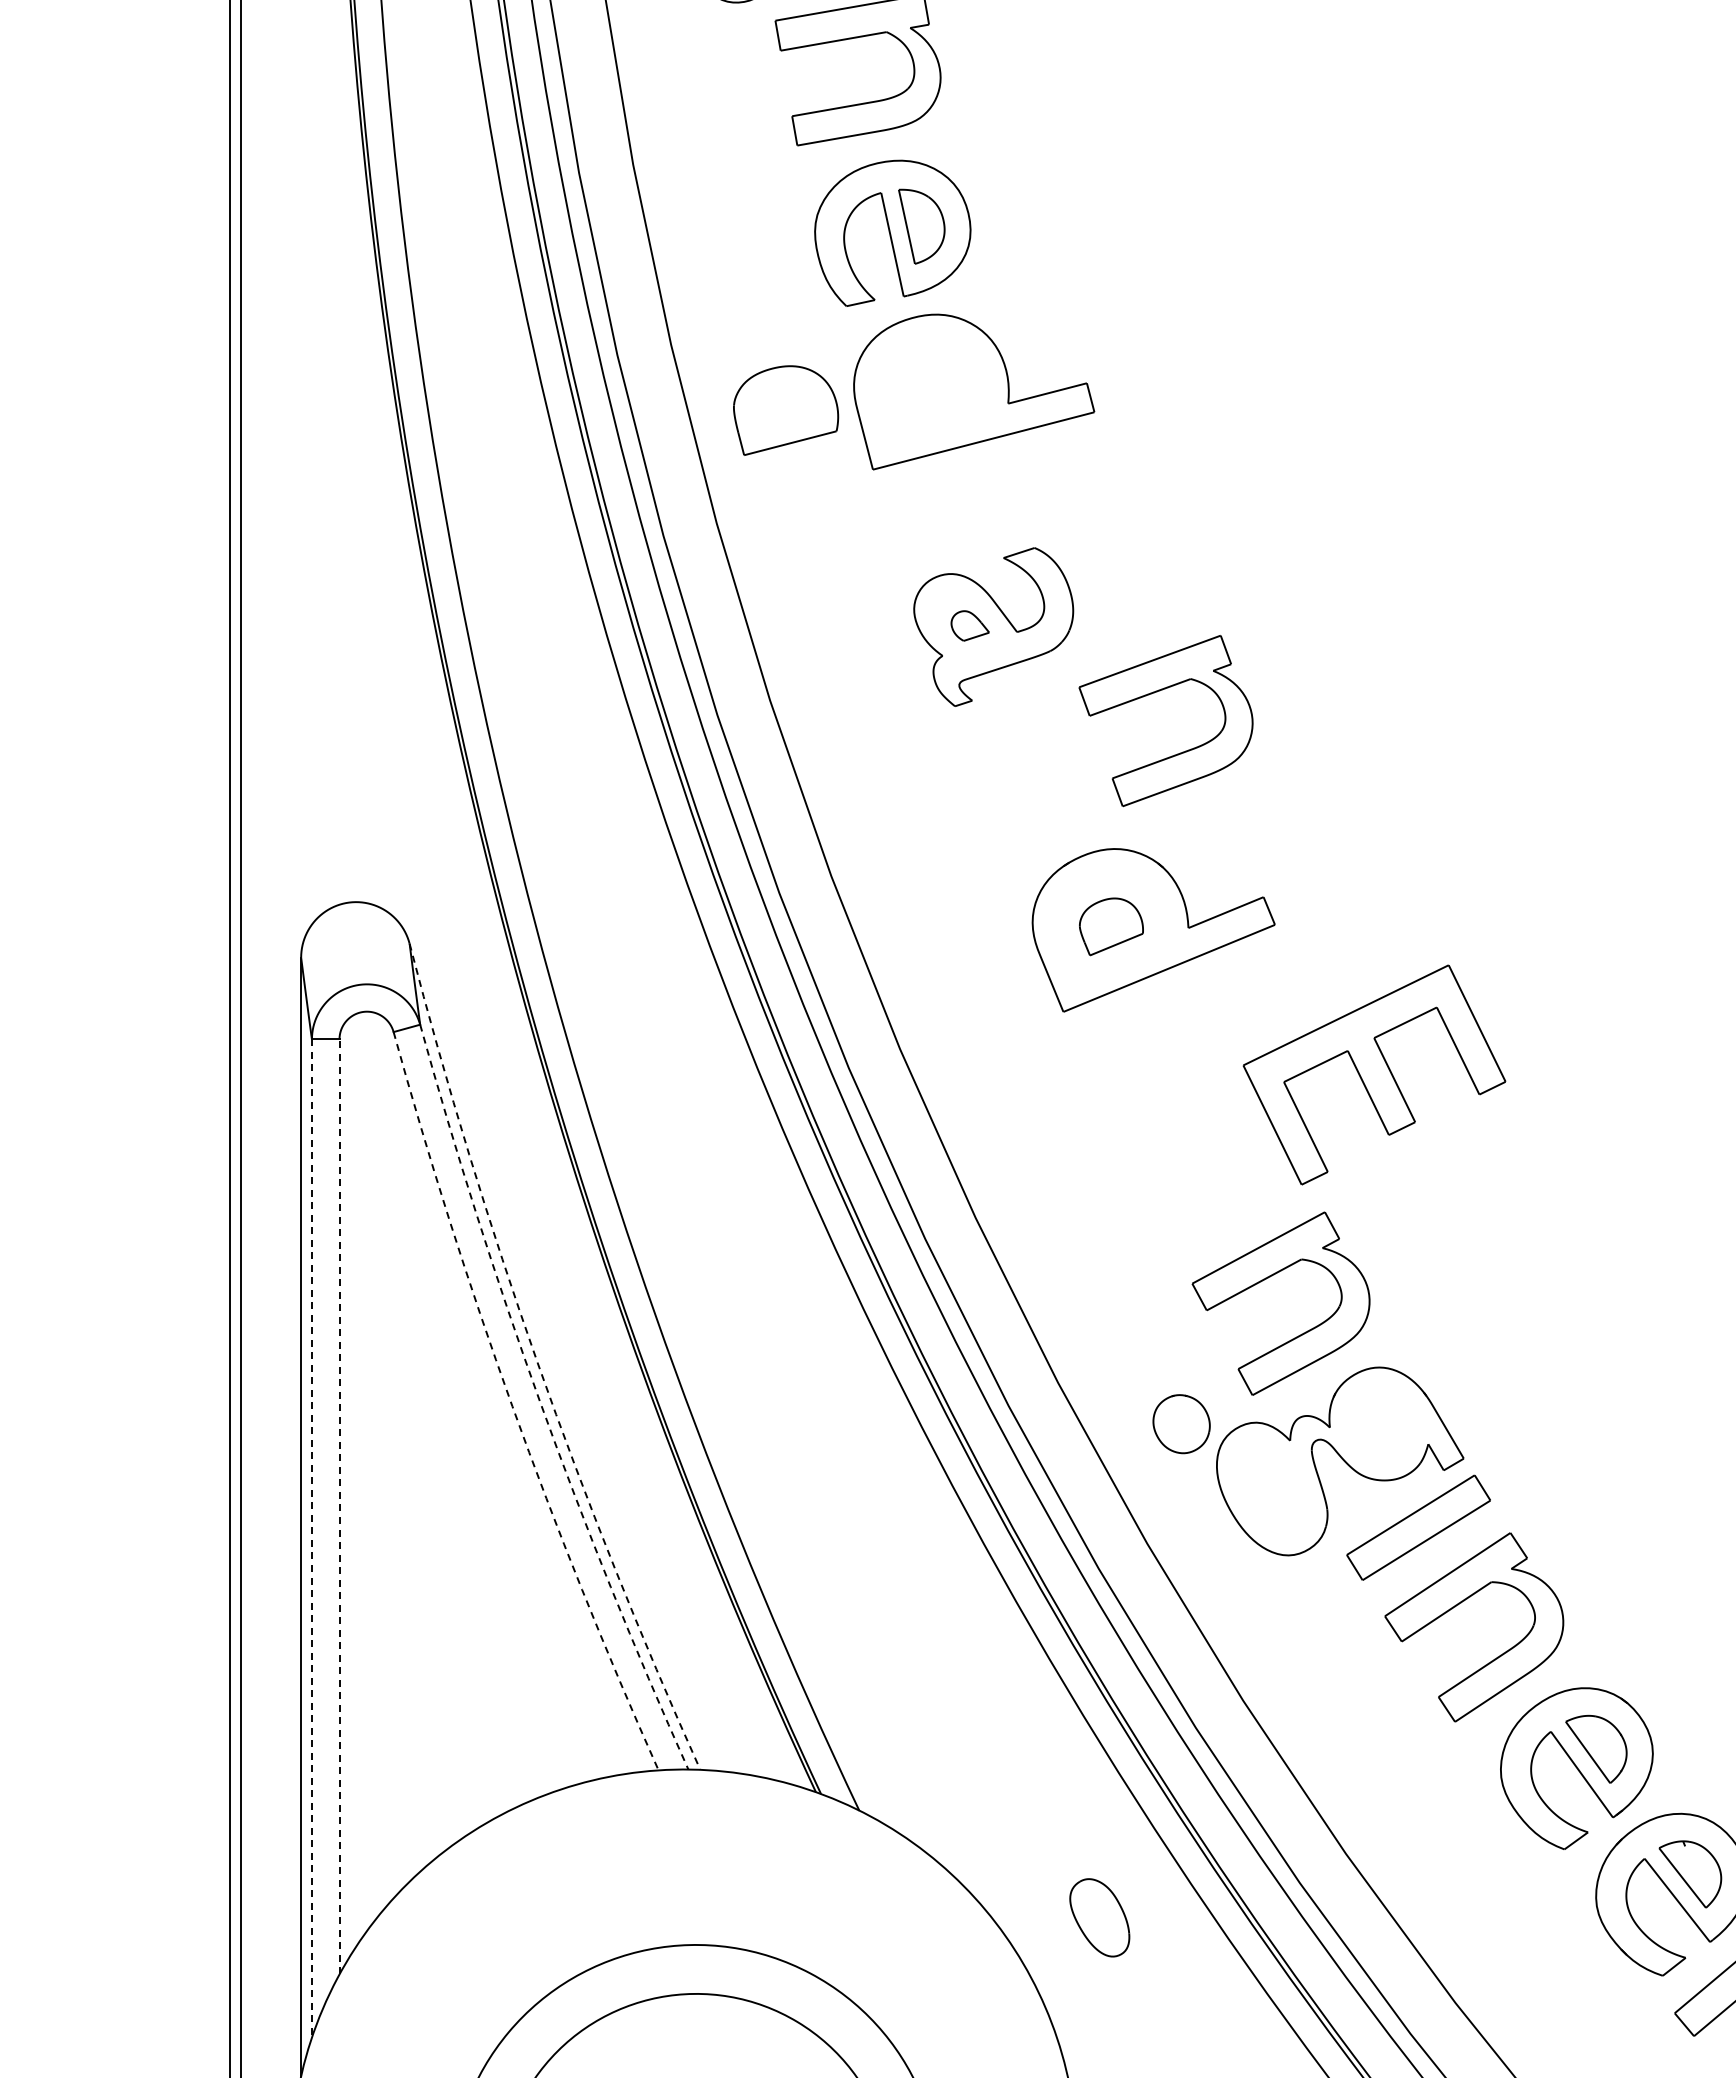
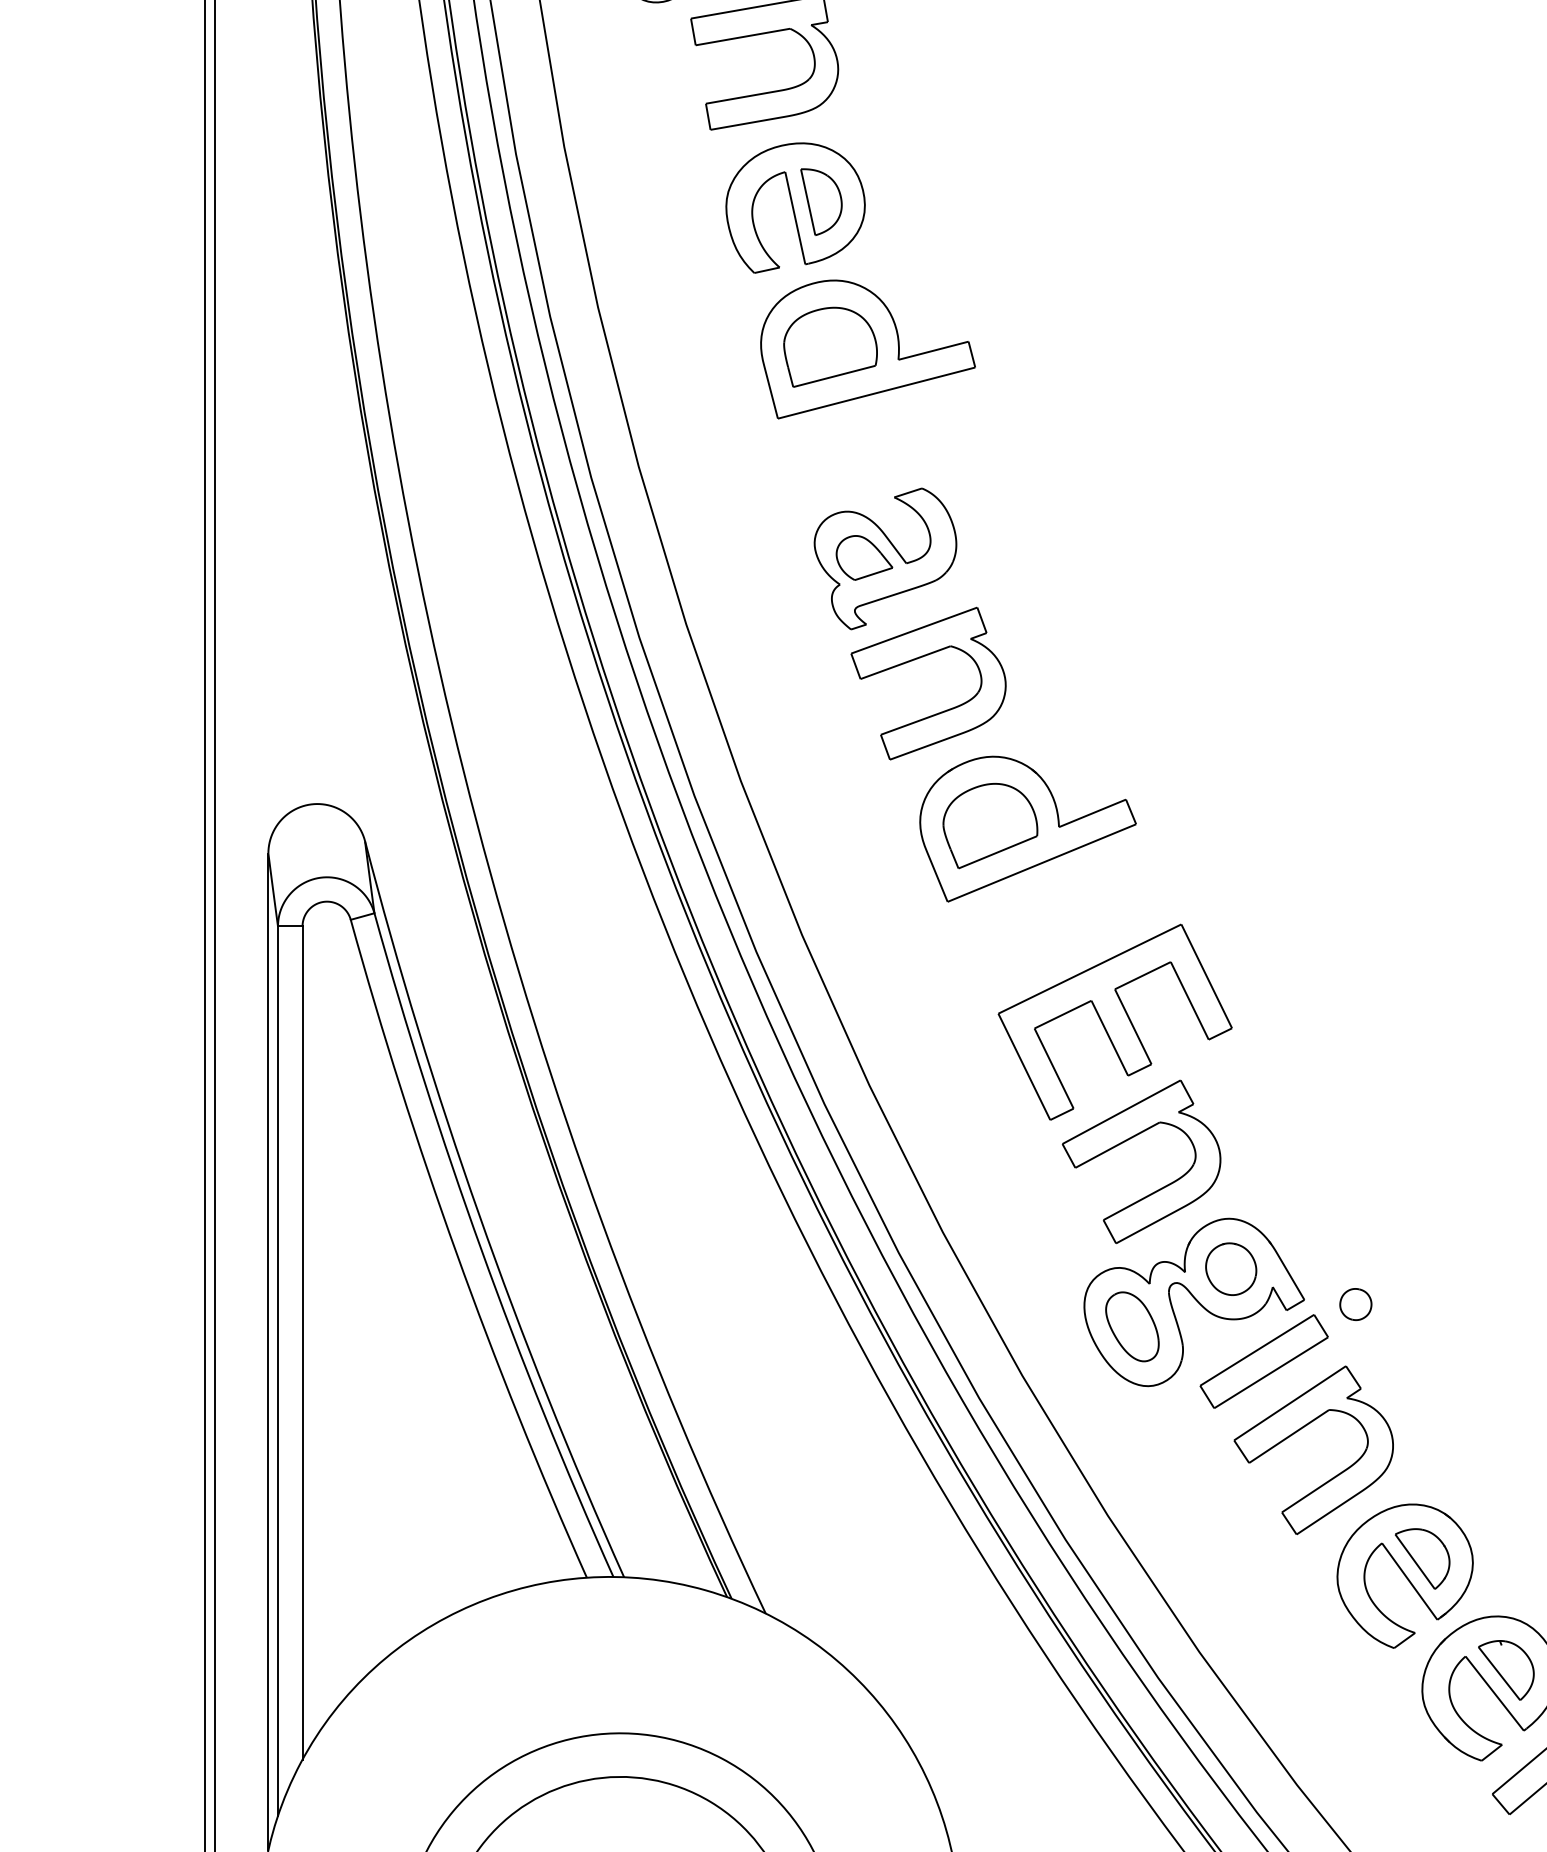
part: (786, 410) -> (830, 347), moved
part: (970, 625) -> (864, 557), size x1.67
part: (1157, 692) -> (920, 658), moved
part: (1111, 926) -> (990, 825), size x1.67
part: (1374, 1074) -> (1115, 1021), moved
arc: (537, 1362) -> (478, 1214), dashed -> solid
arc: (540, 1402) -> (481, 1249), dashed -> solid
arc: (512, 1406) -> (456, 1253), dashed -> solid
part: (1181, 1424) -> (1231, 1269), moved
part: (1521, 1463) -> (1355, 1304), added
line: (339, 1506) -> (302, 1342), dashed -> solid
line: (311, 1539) -> (277, 1371), dashed -> solid
part: (1099, 1917) -> (1132, 1326), moved

